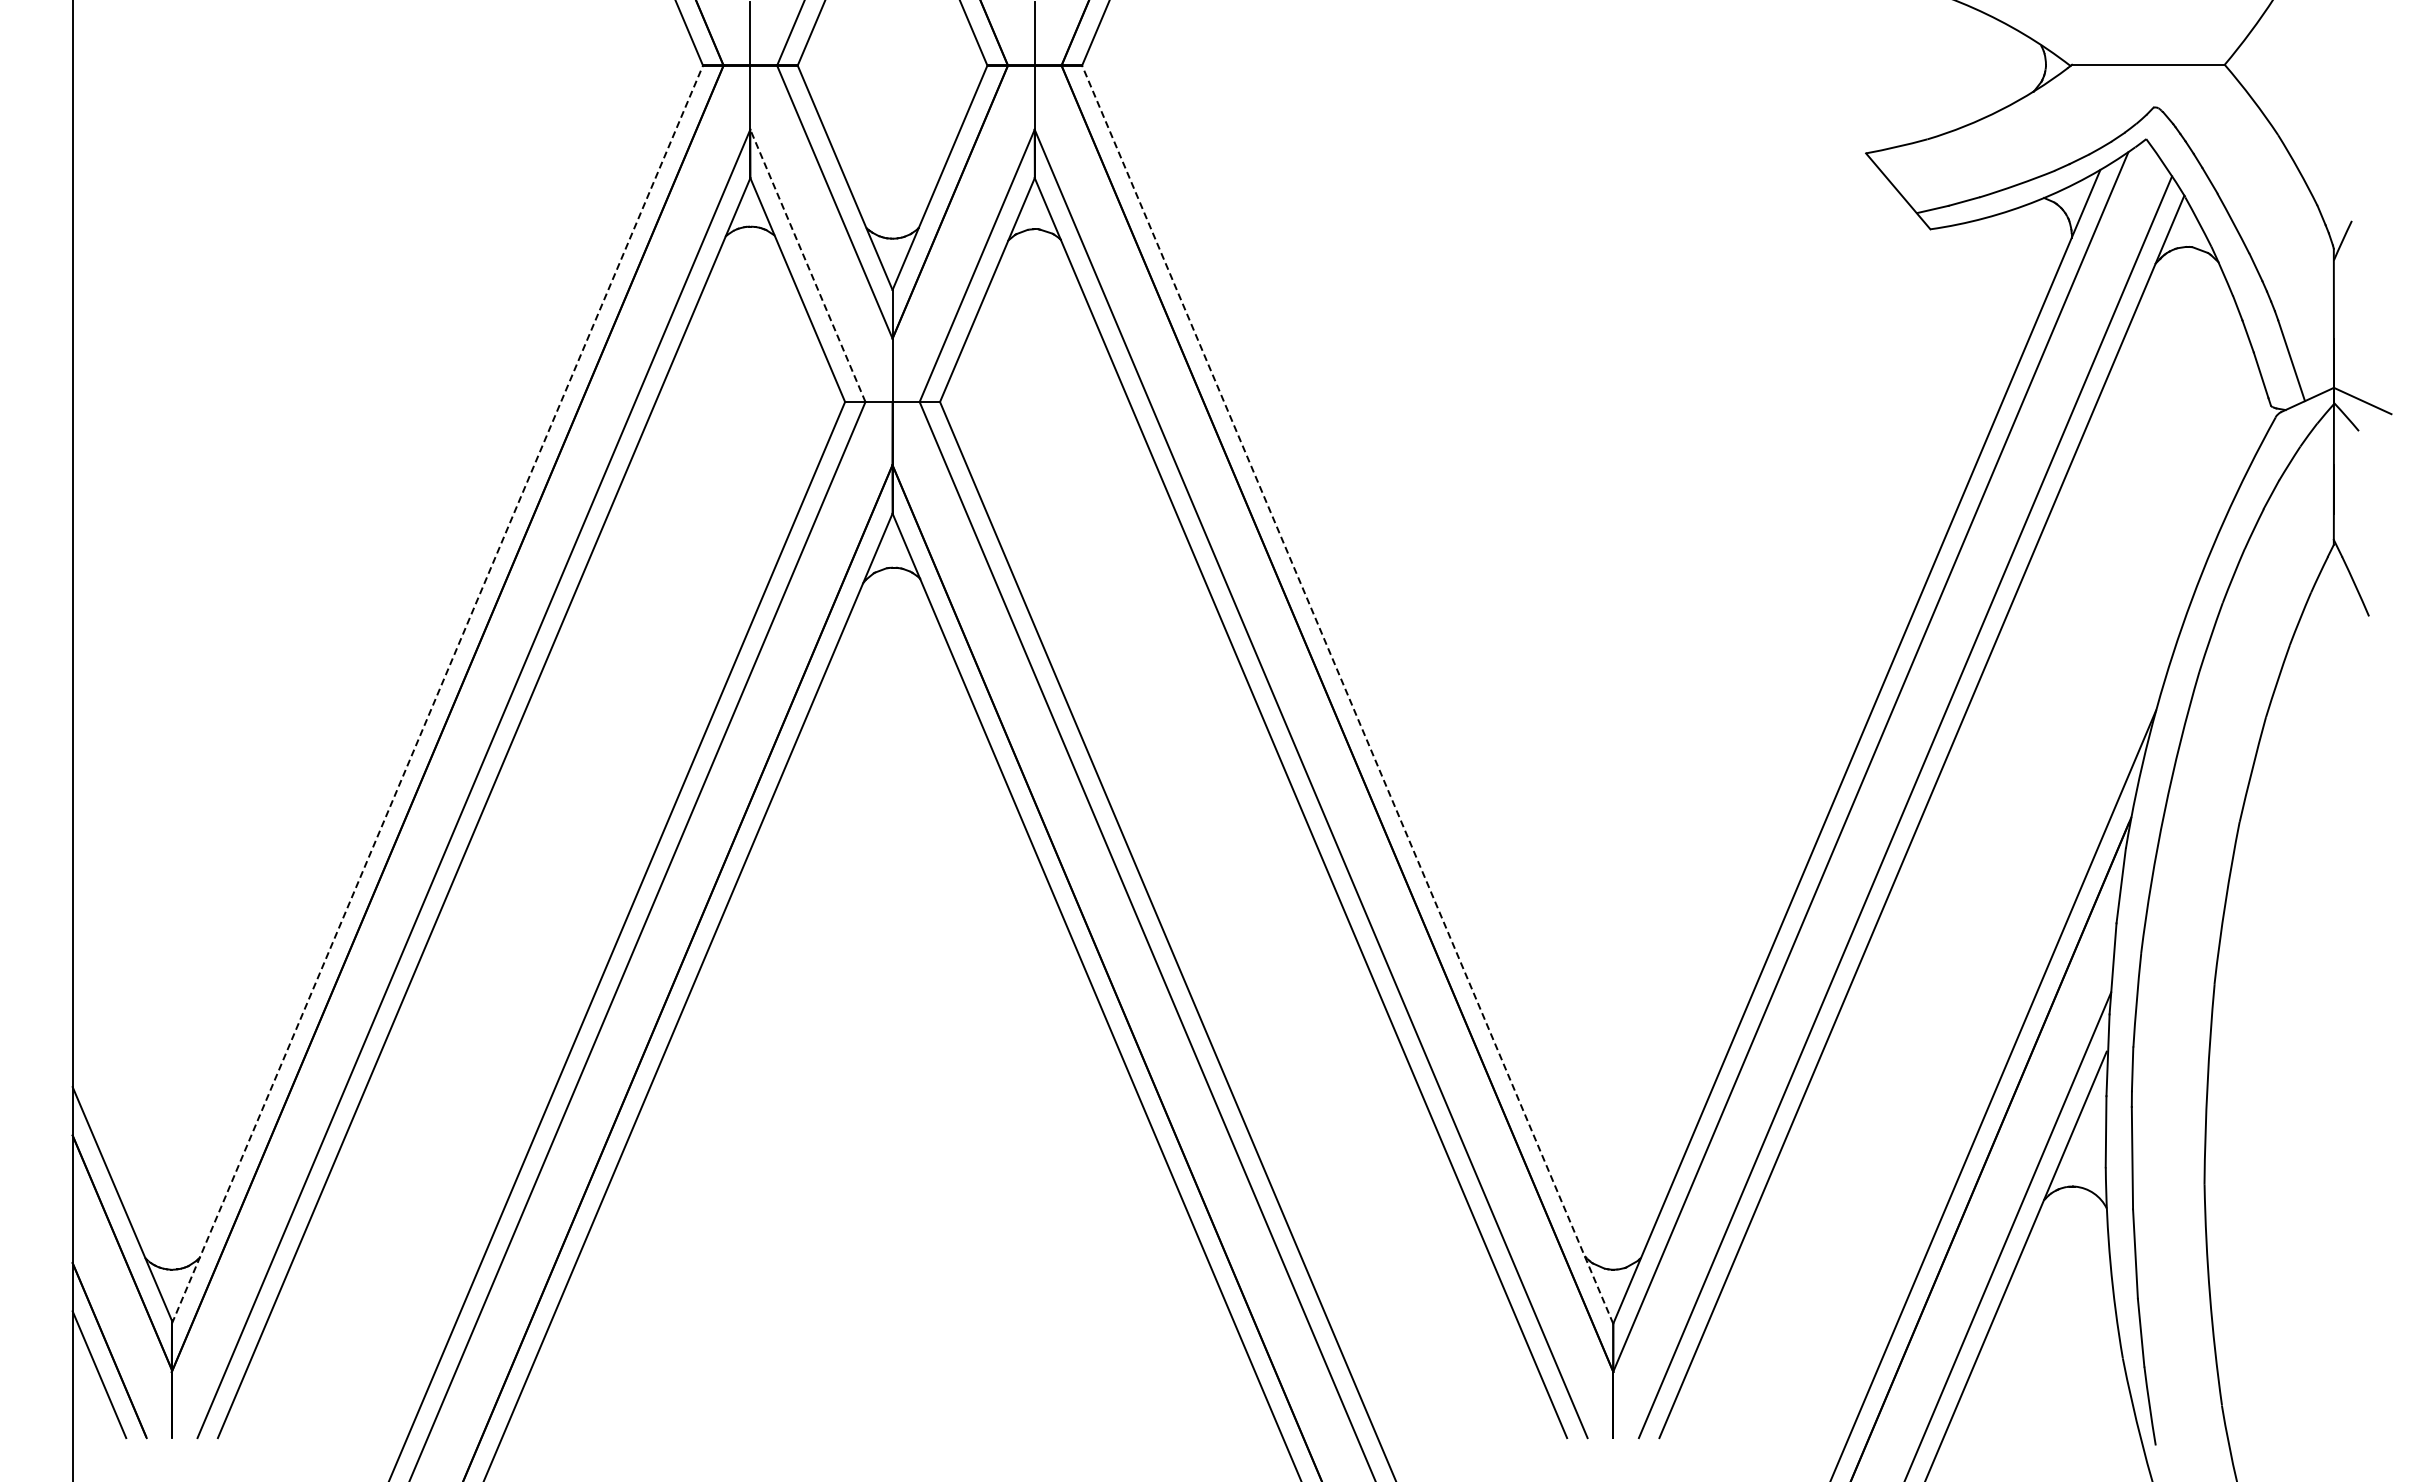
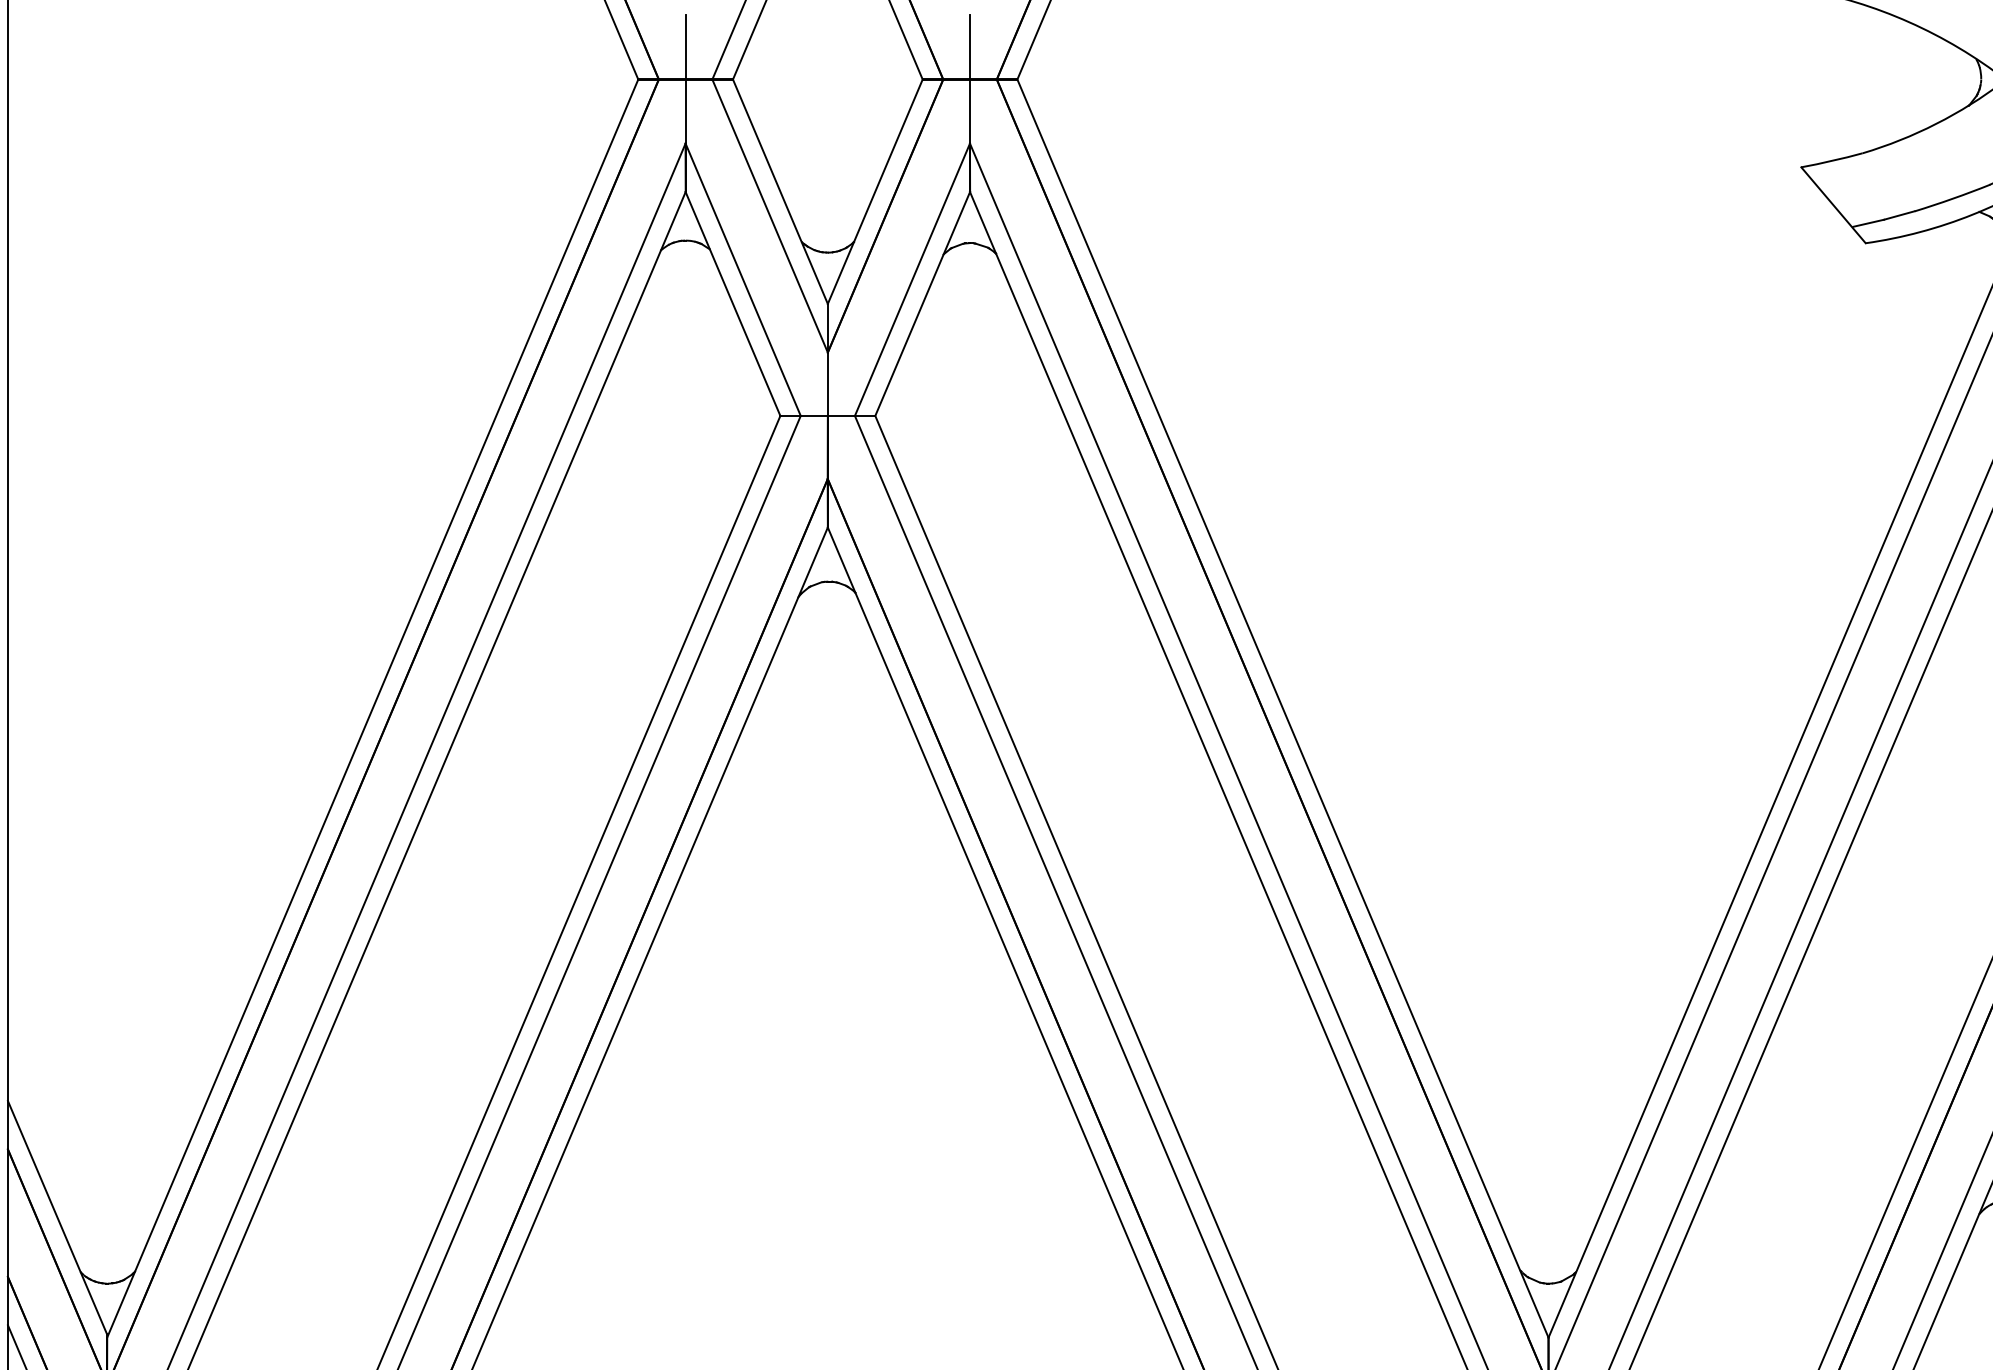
line: (807, 265) -> (742, 279), dashed -> solid
line: (437, 694) -> (372, 708), dashed -> solid
line: (1347, 694) -> (1282, 708), dashed -> solid

